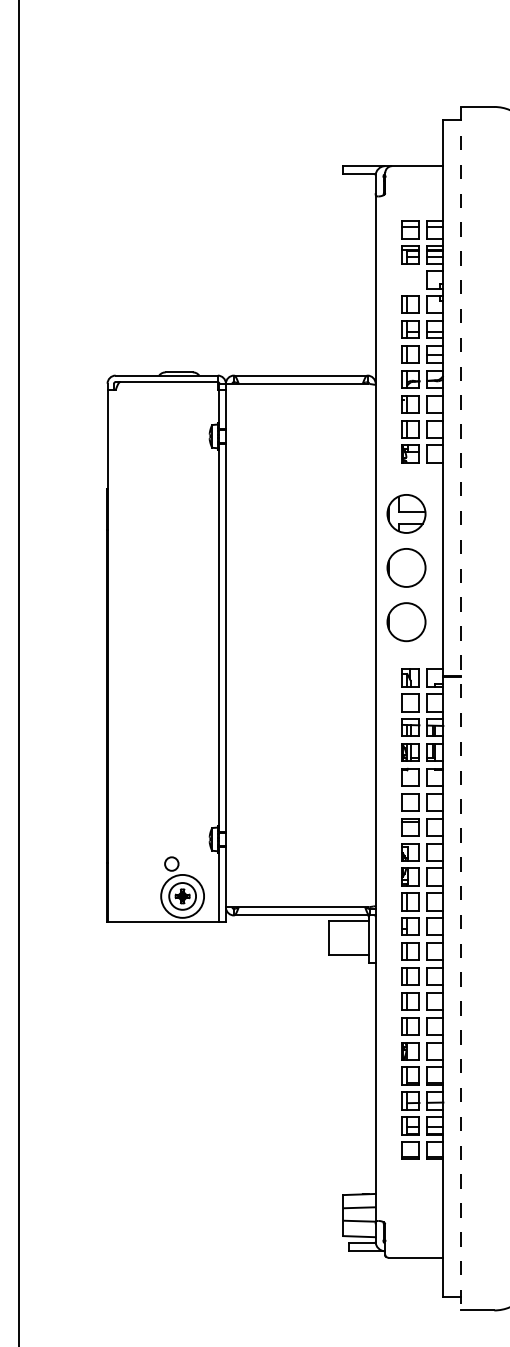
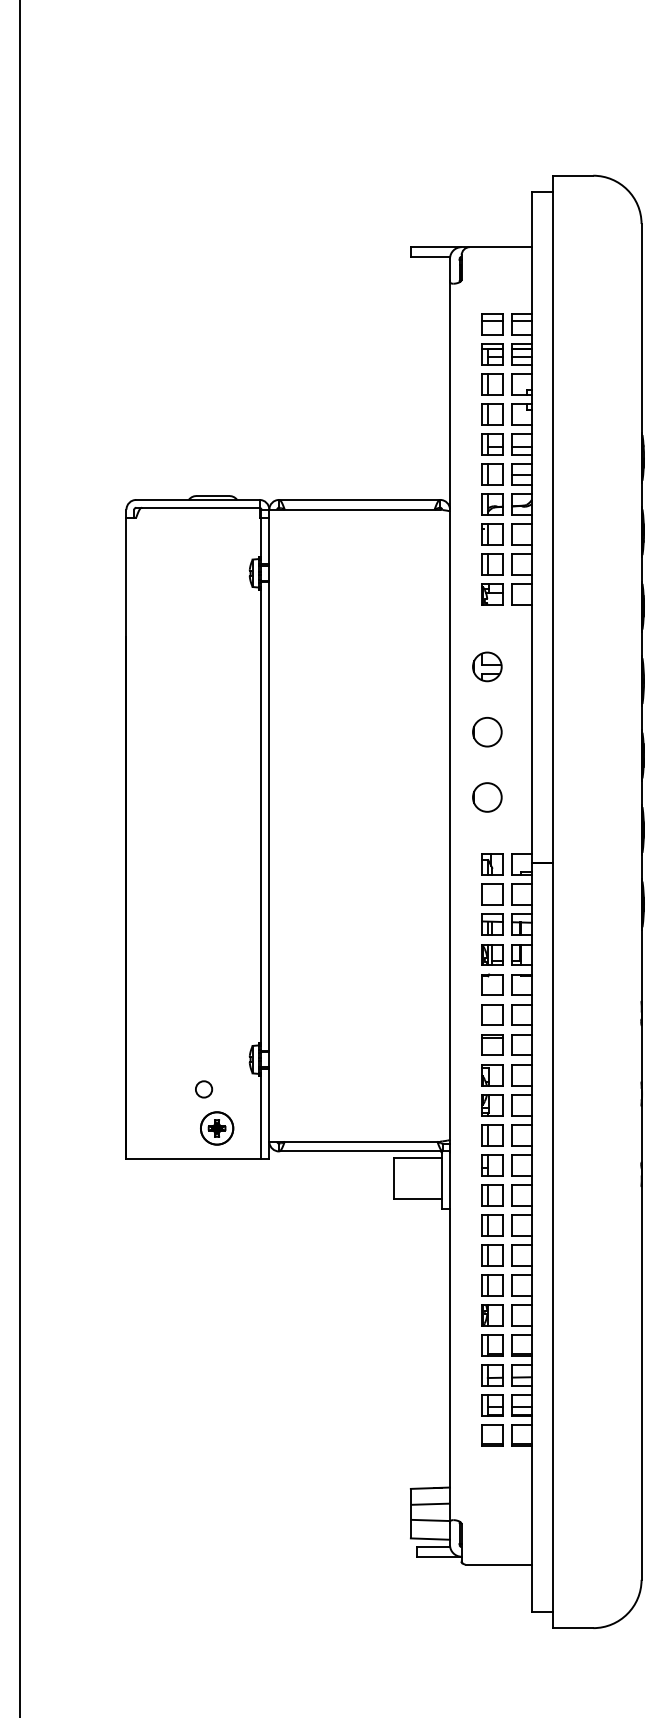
part: (410, 279) -> (492, 384), added
part: (406, 513) -> (487, 666), size x0.62
circle: (406, 568) -> (487, 732), size x0.62
circle: (406, 622) -> (487, 797), size x0.62
line: (460, 709) -> (552, 902), dashed -> solid
circle: (182, 896) -> (216, 1128), size x0.62

